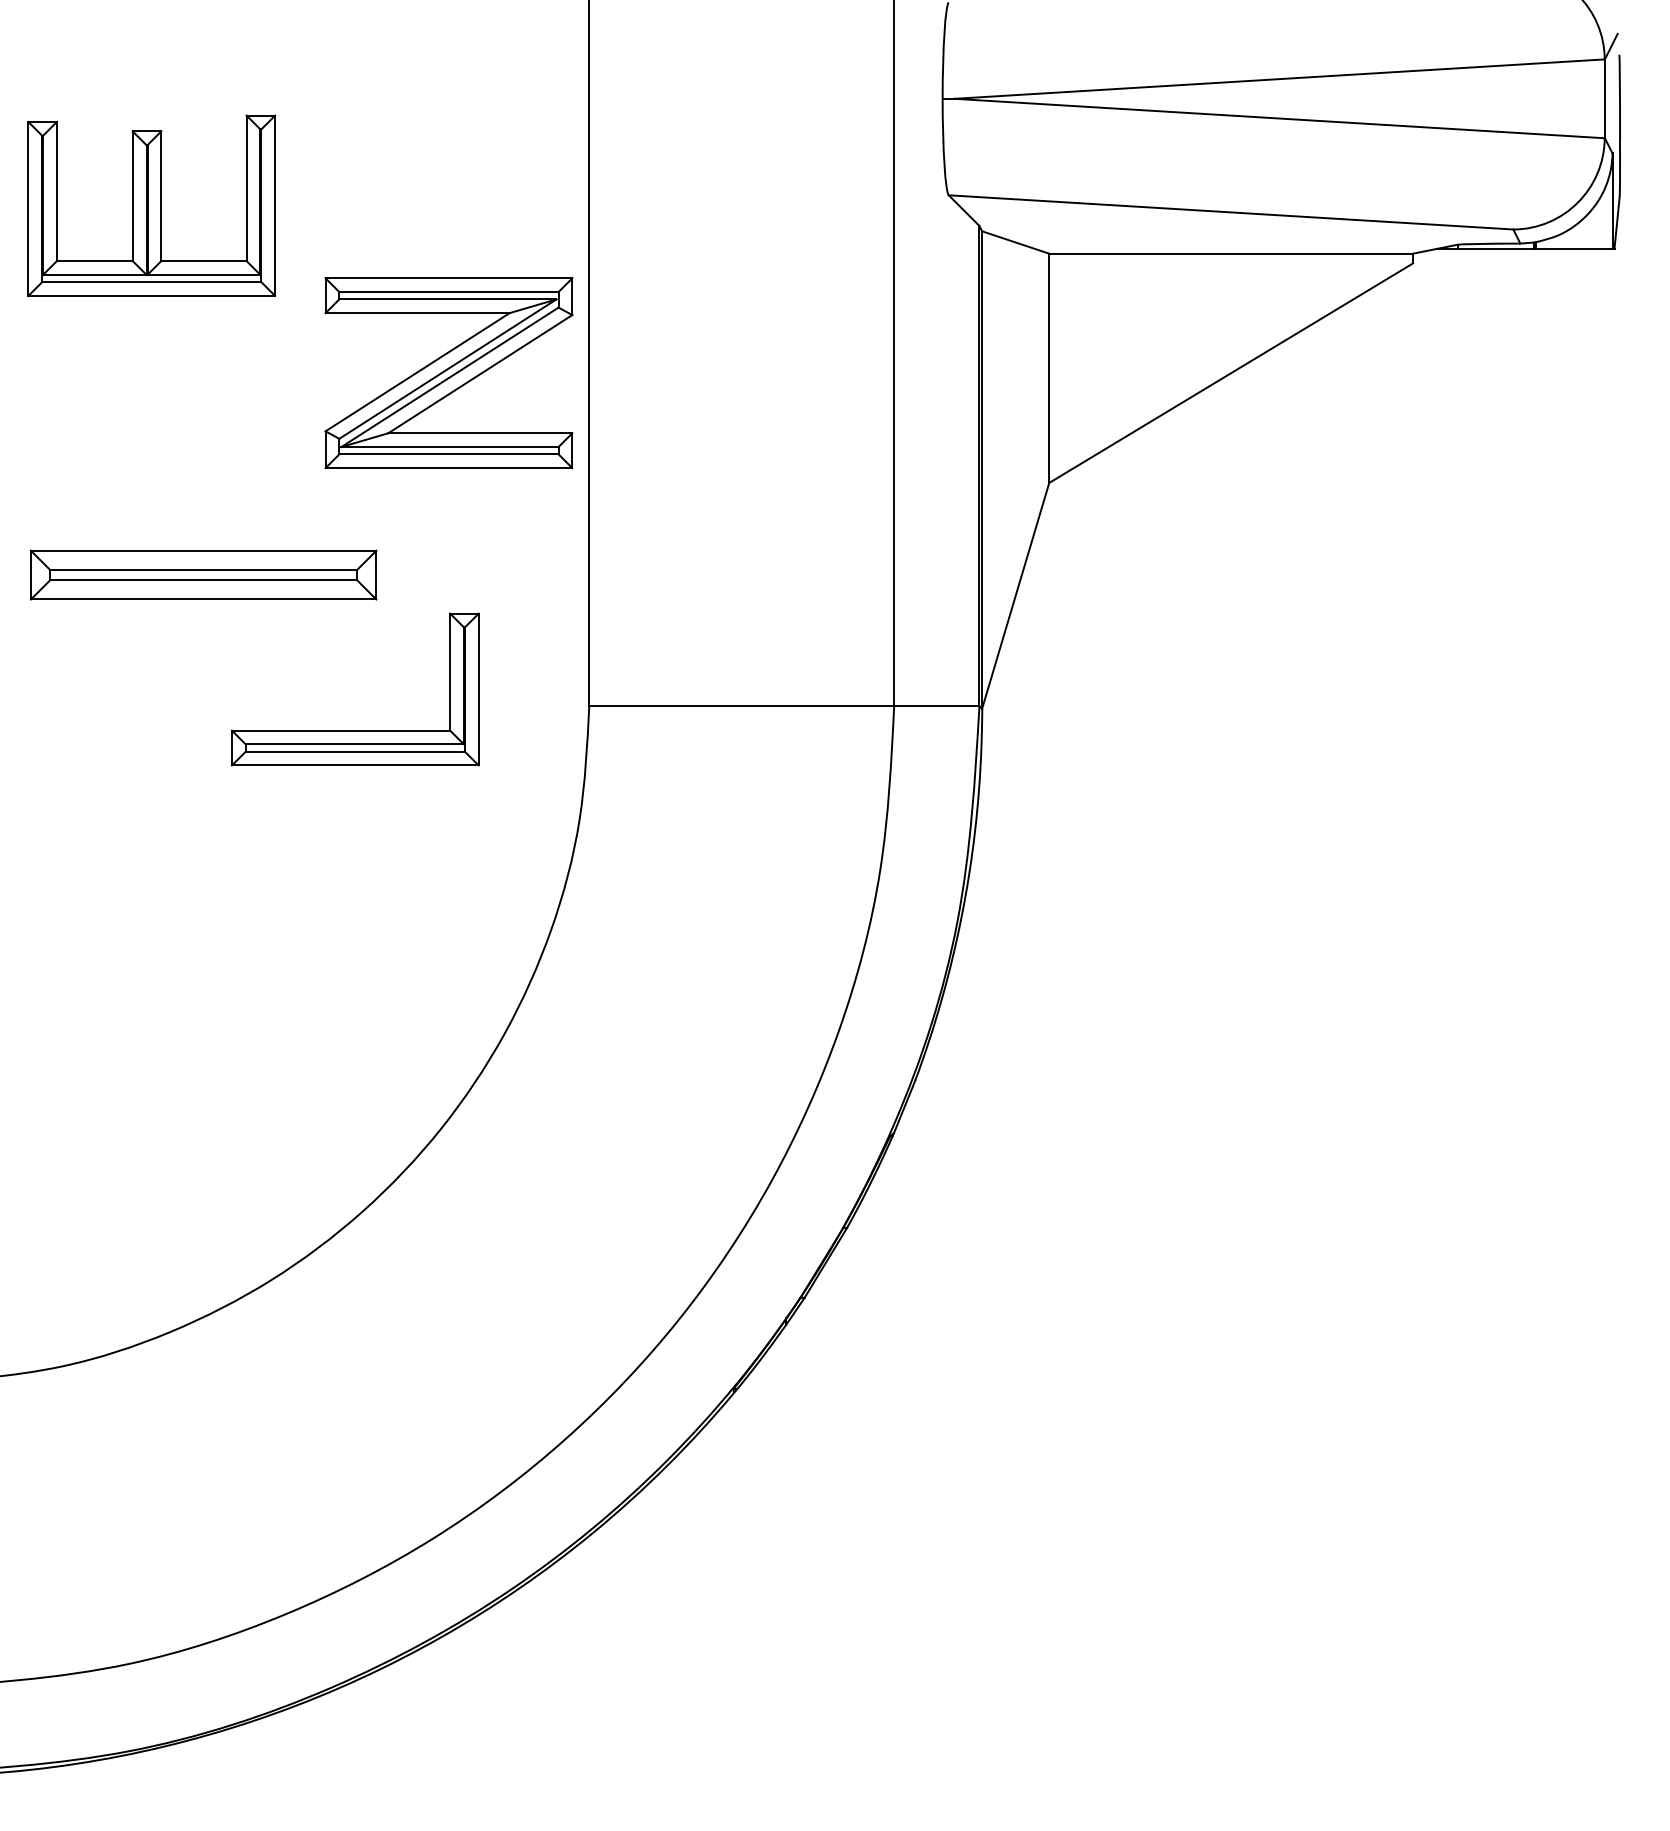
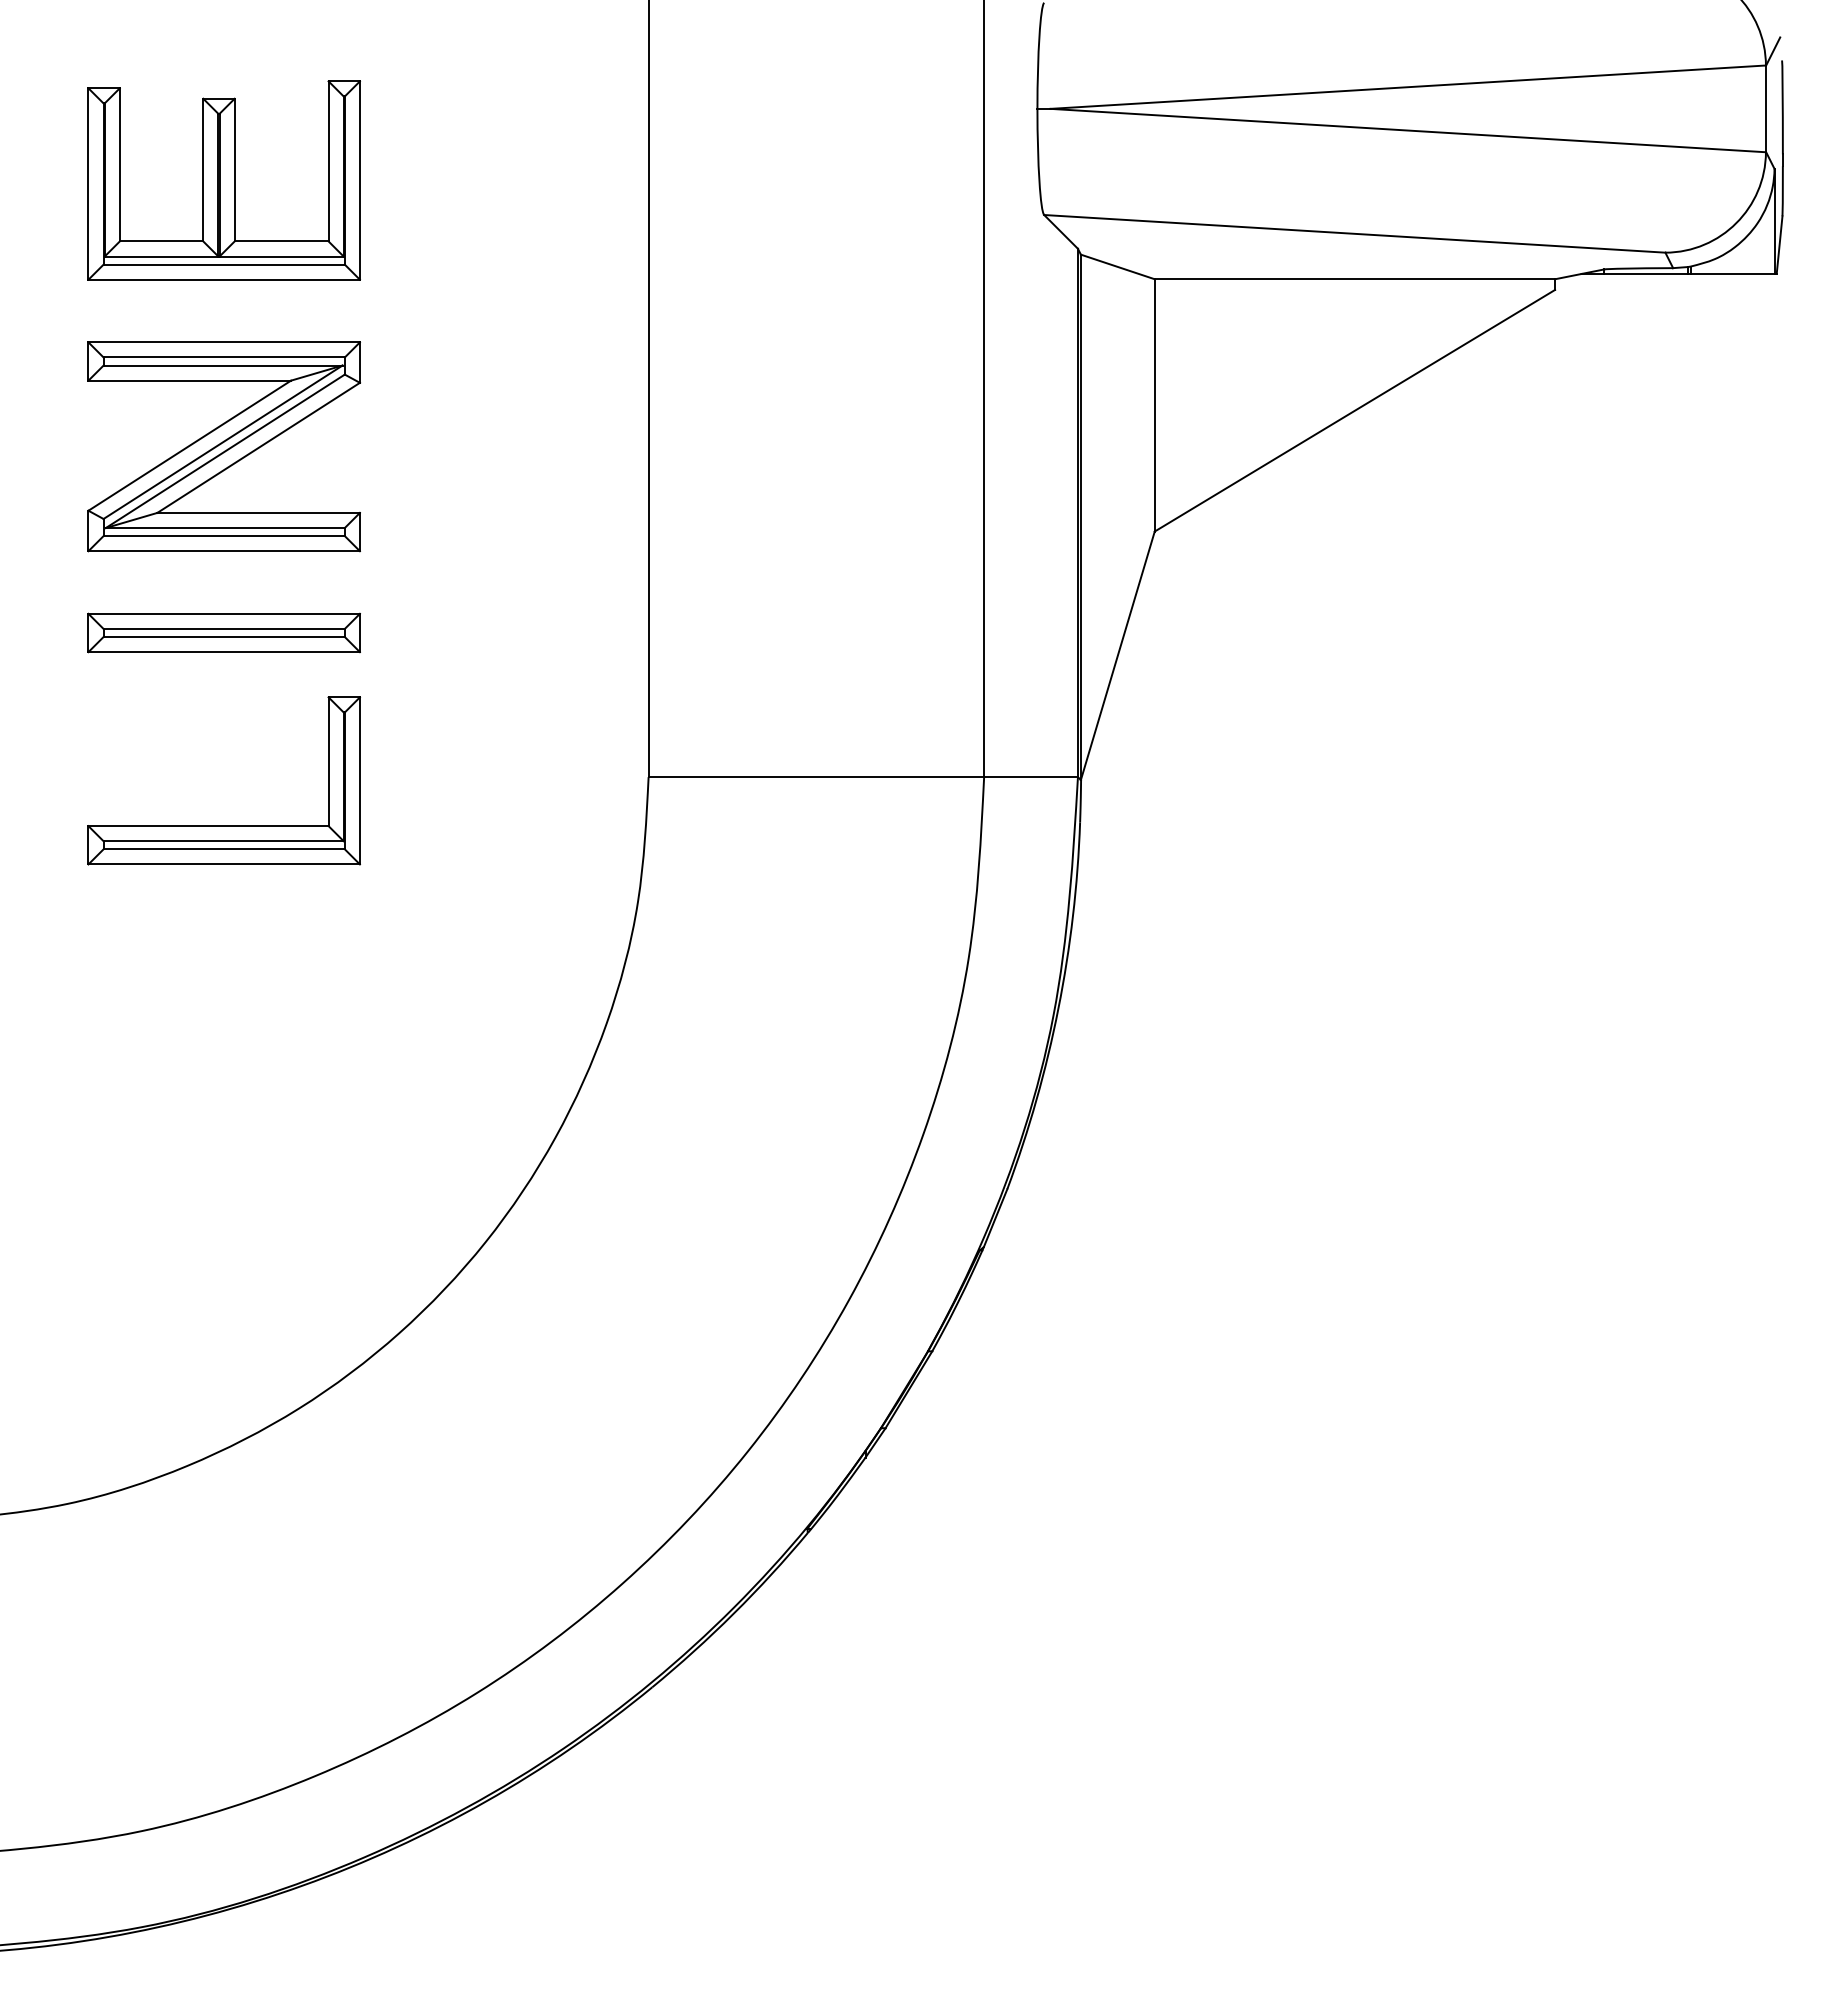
part: (151, 205) -> (223, 180), moved
part: (448, 372) -> (223, 446), moved
part: (202, 574) -> (223, 632), size x0.71
part: (354, 730) -> (223, 825), moved

